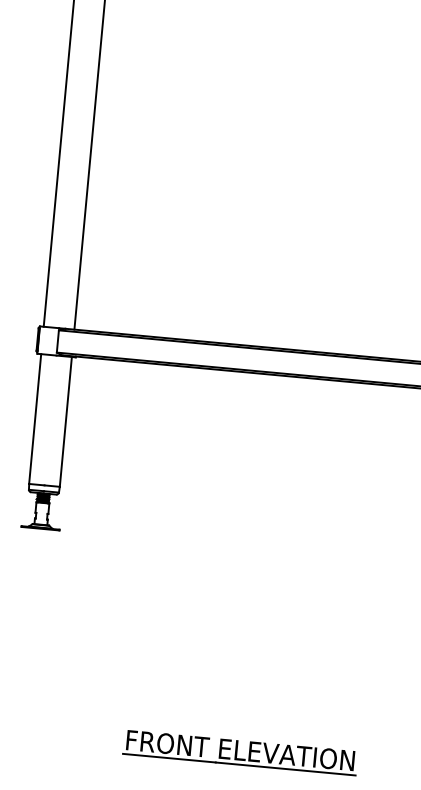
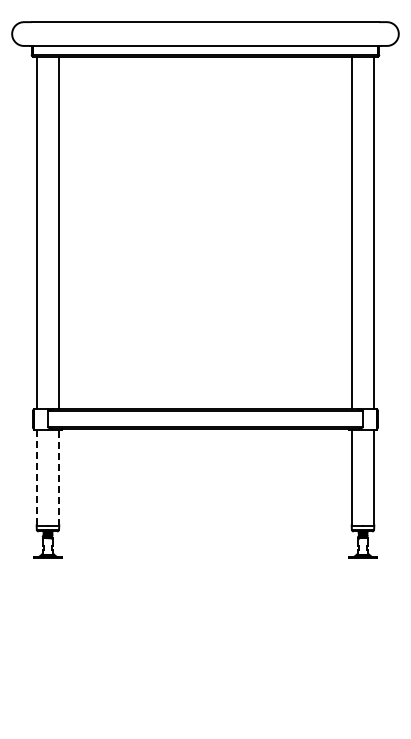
line: (35, 418) -> (36, 477), solid -> dashed
line: (66, 421) -> (59, 477), solid -> dashed
part: (240, 752) -> (209, 707), removed

